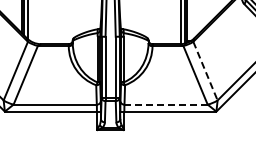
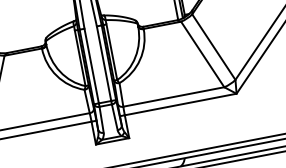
line: (205, 71) -> (213, 47), dashed -> solid
line: (166, 104) -> (174, 96), dashed -> solid

